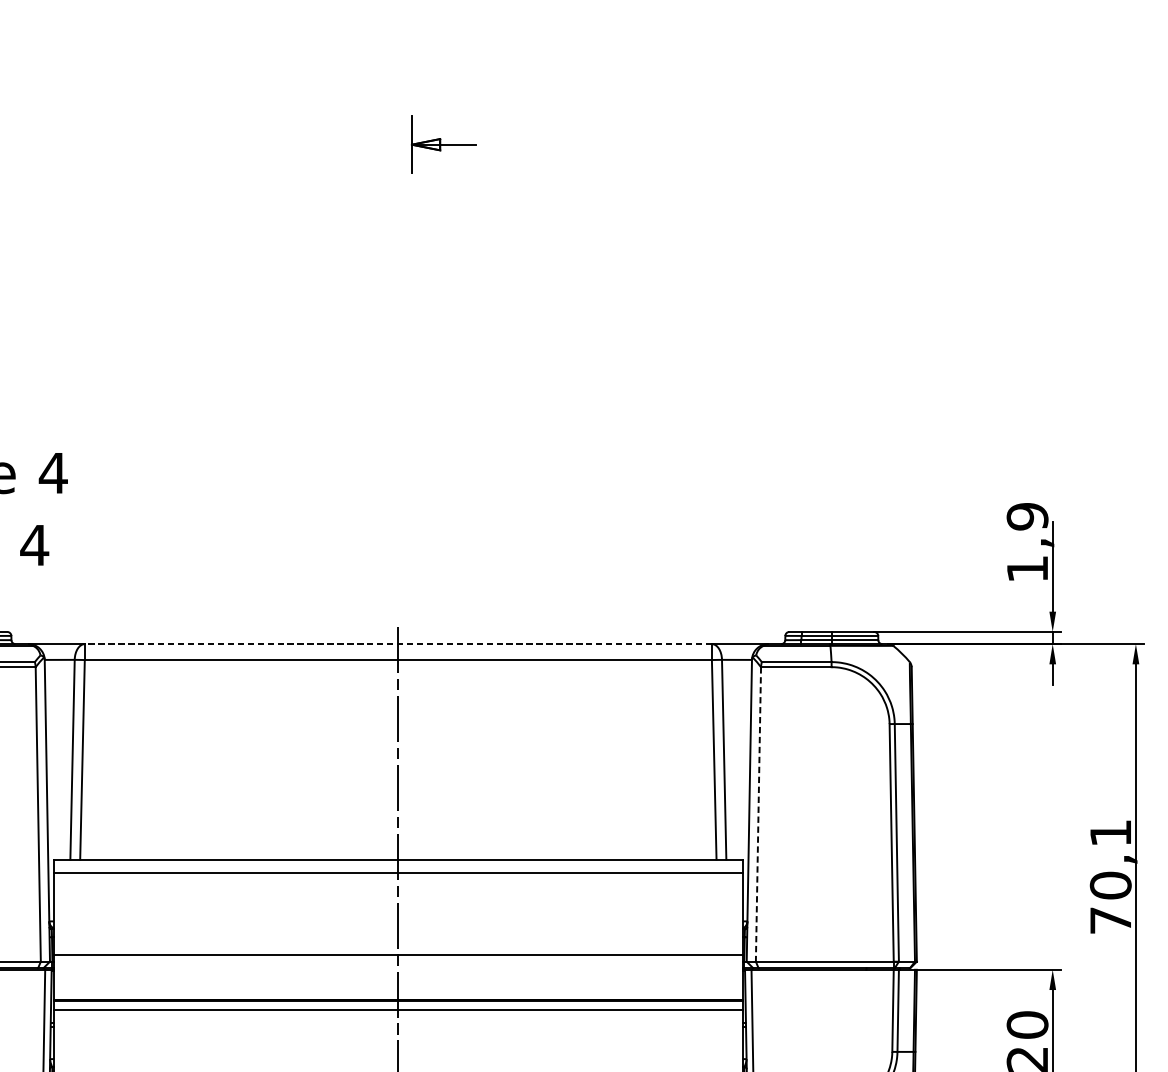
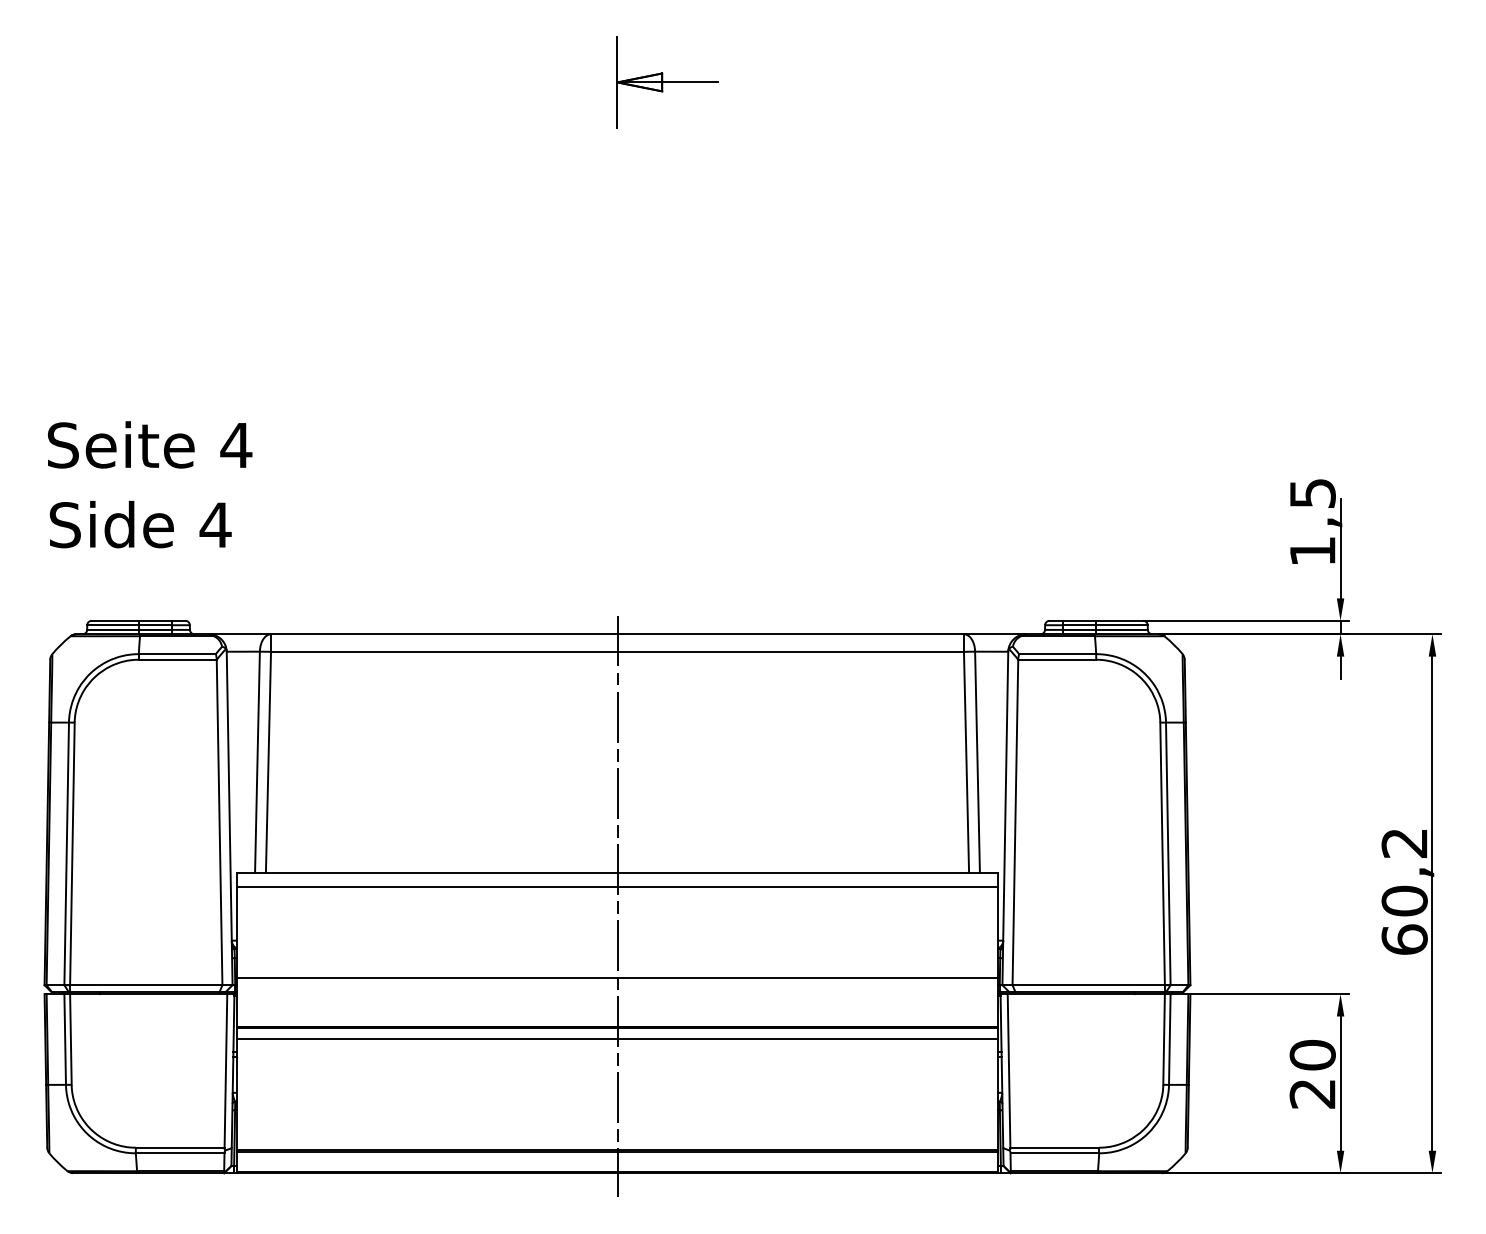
part: (443, 144) -> (667, 82), size x1.43
text: (1027, 516) -> (1312, 493), 1,9 -> 1,5
line: (398, 644) -> (617, 634), dashed -> solid
line: (758, 814) -> (1015, 822), dashed -> solid
text: (1110, 876) -> (1404, 891), 70,1 -> 60,2

